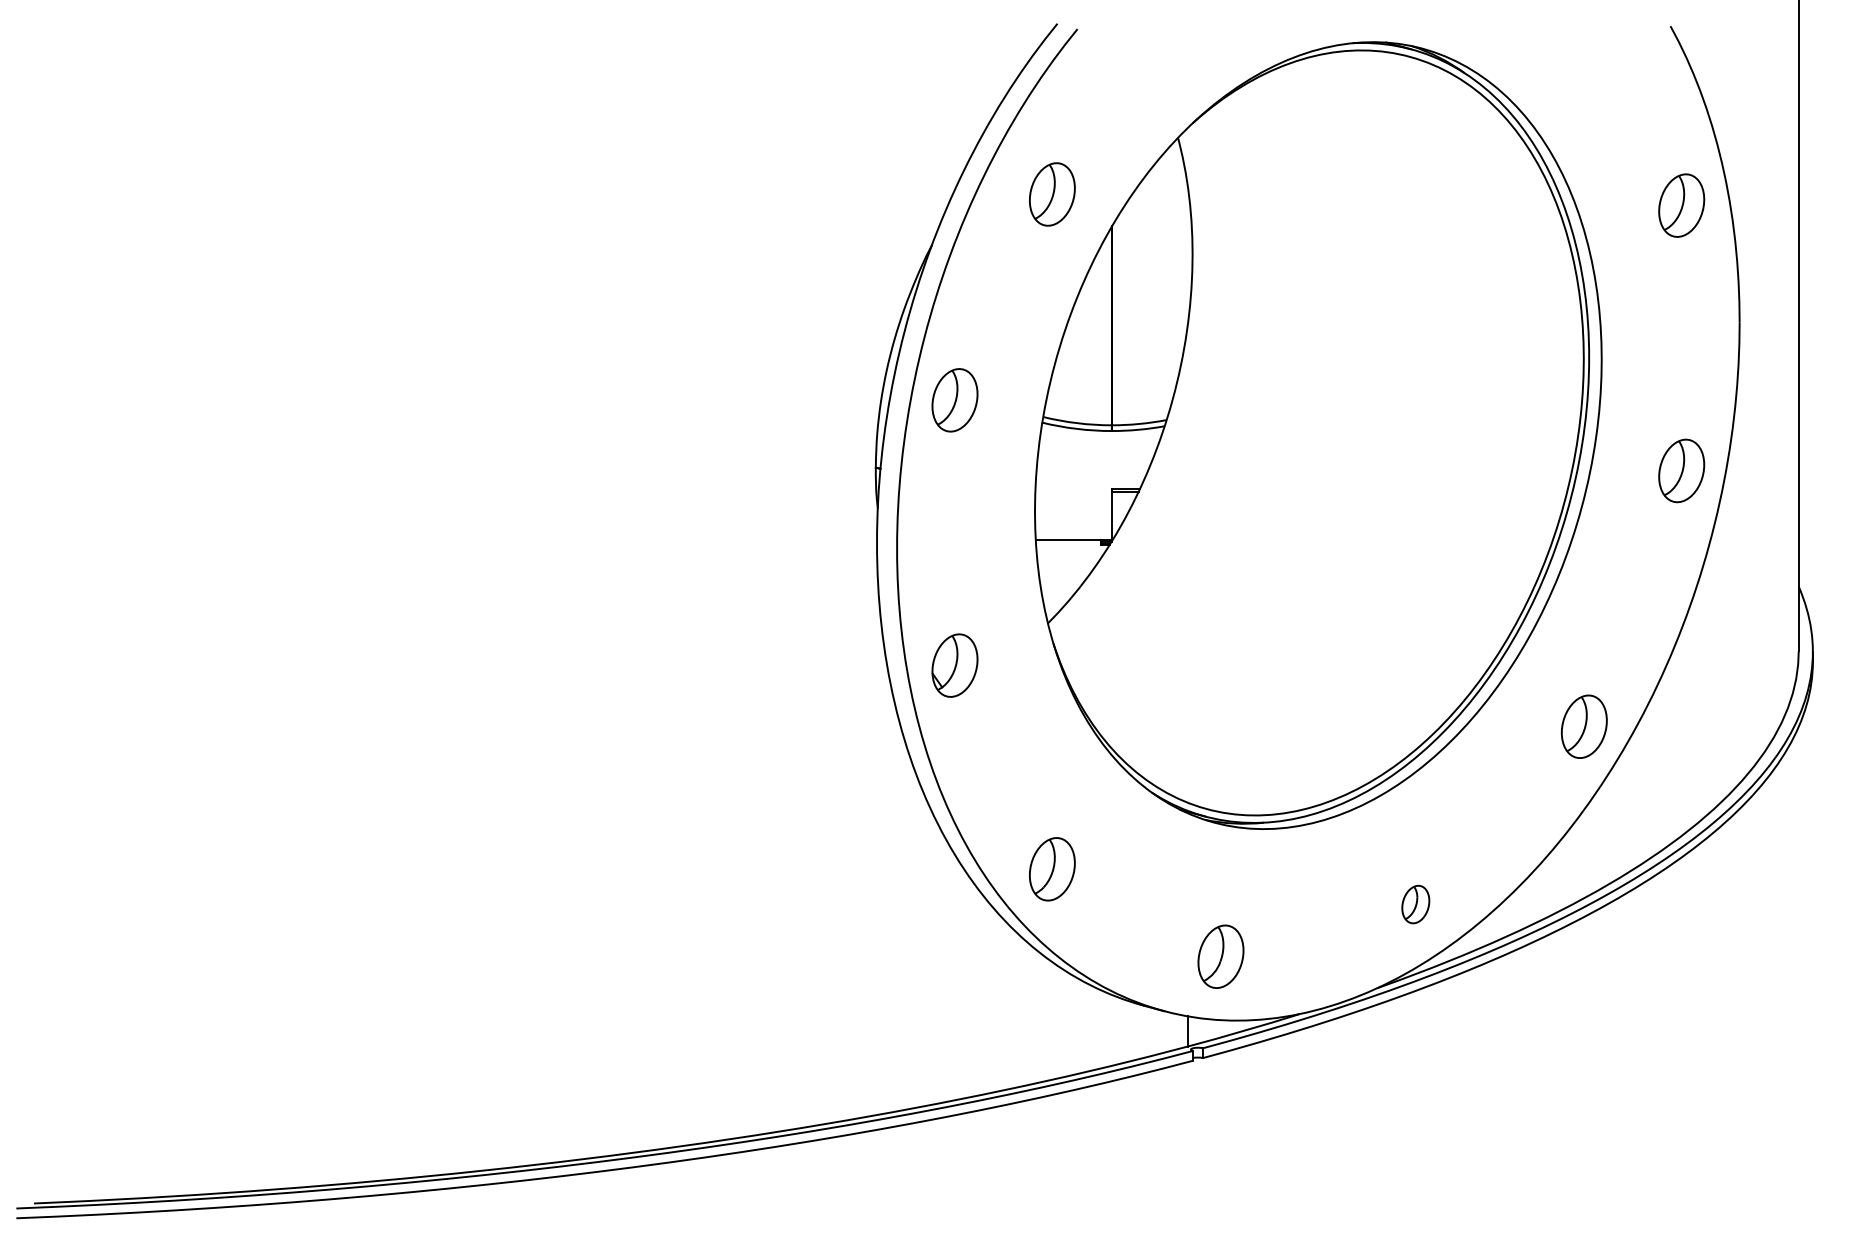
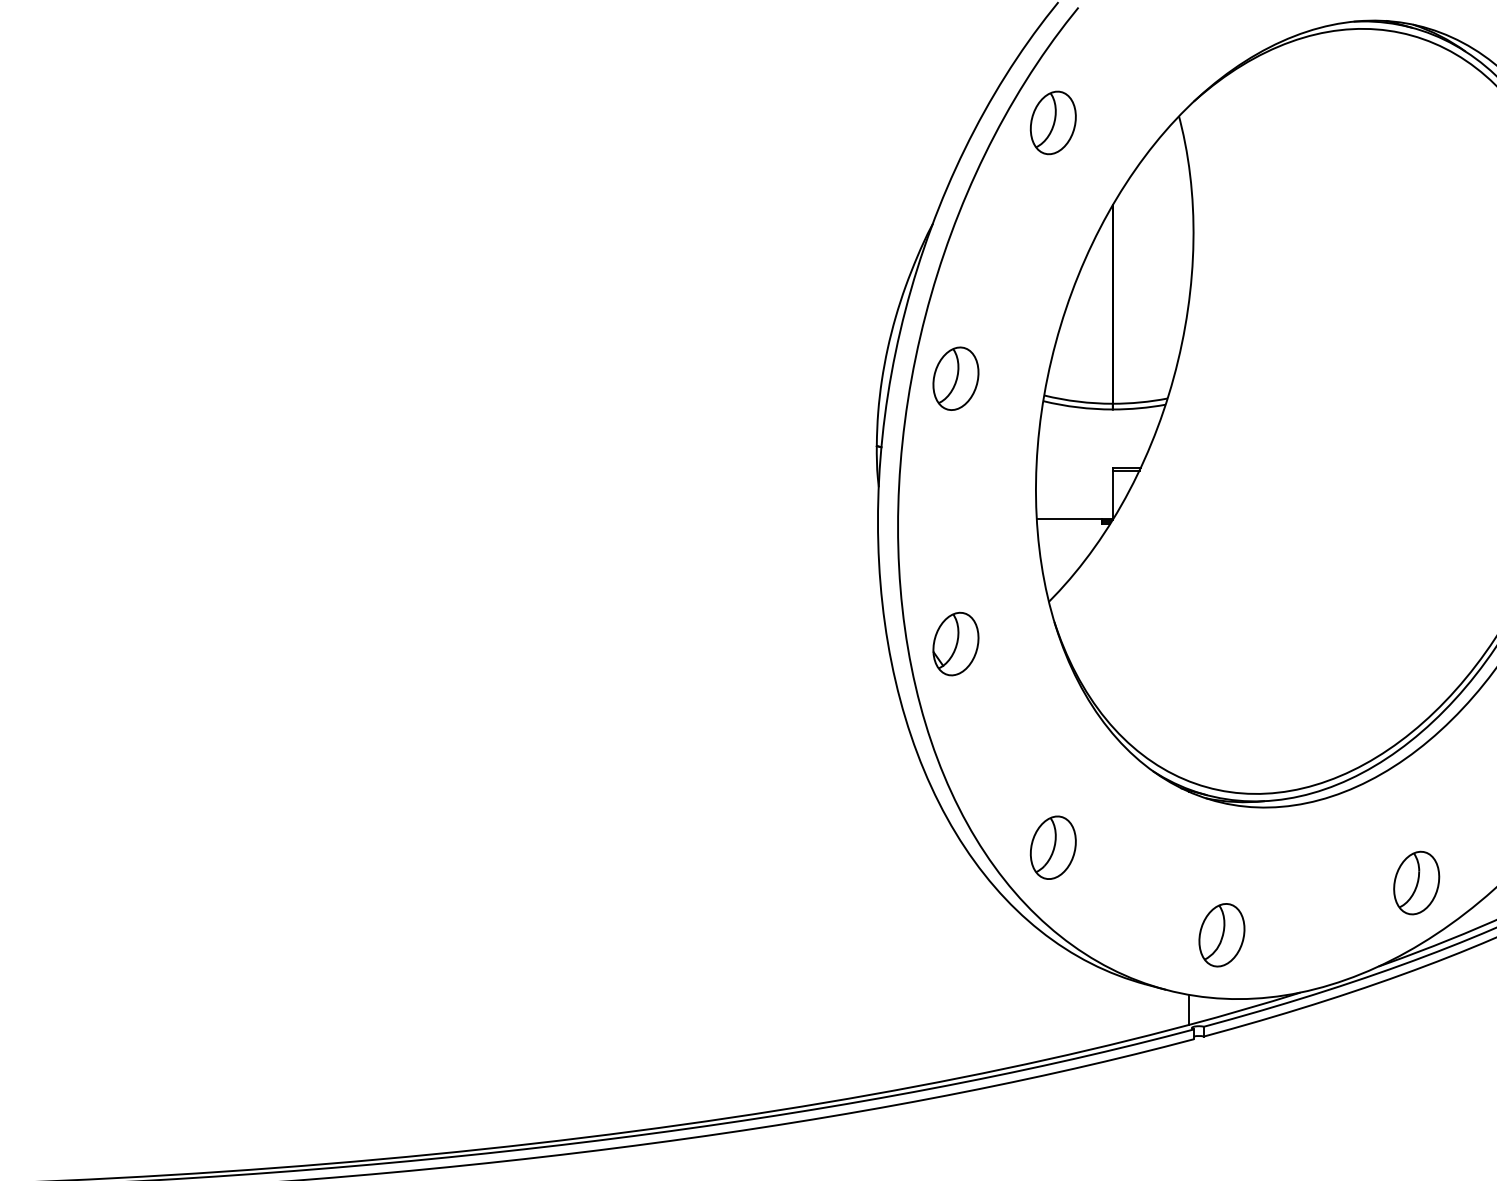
part: (1052, 194) -> (1053, 122), moved
part: (1415, 904) -> (1416, 882), size x1.67

